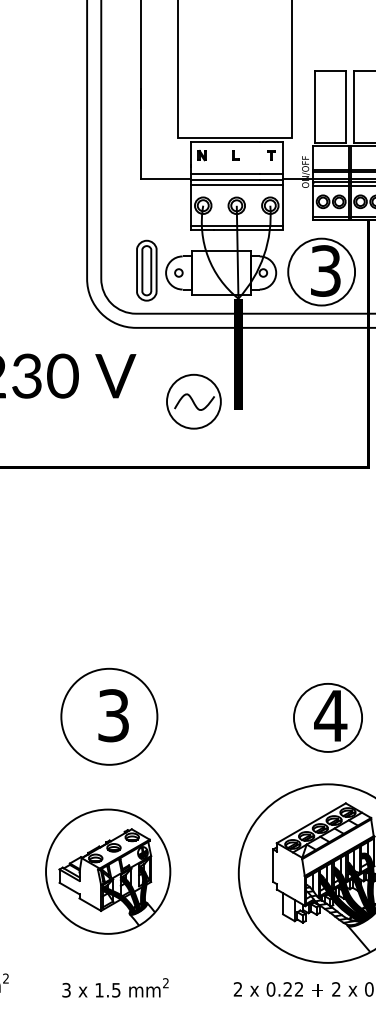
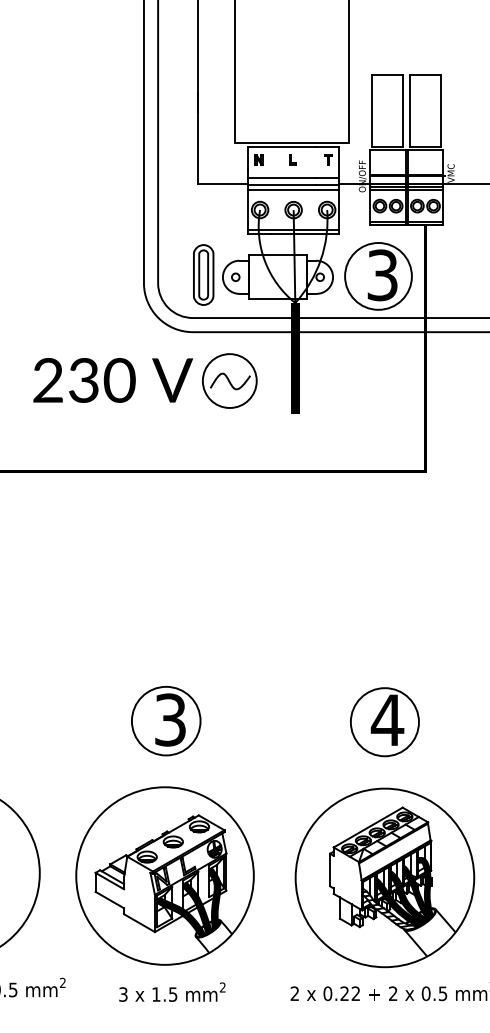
part: (193, 401) -> (229, 380), moved
circle: (108, 716) -> (165, 720), size x0.71
part: (107, 871) -> (164, 875), size x1.43

